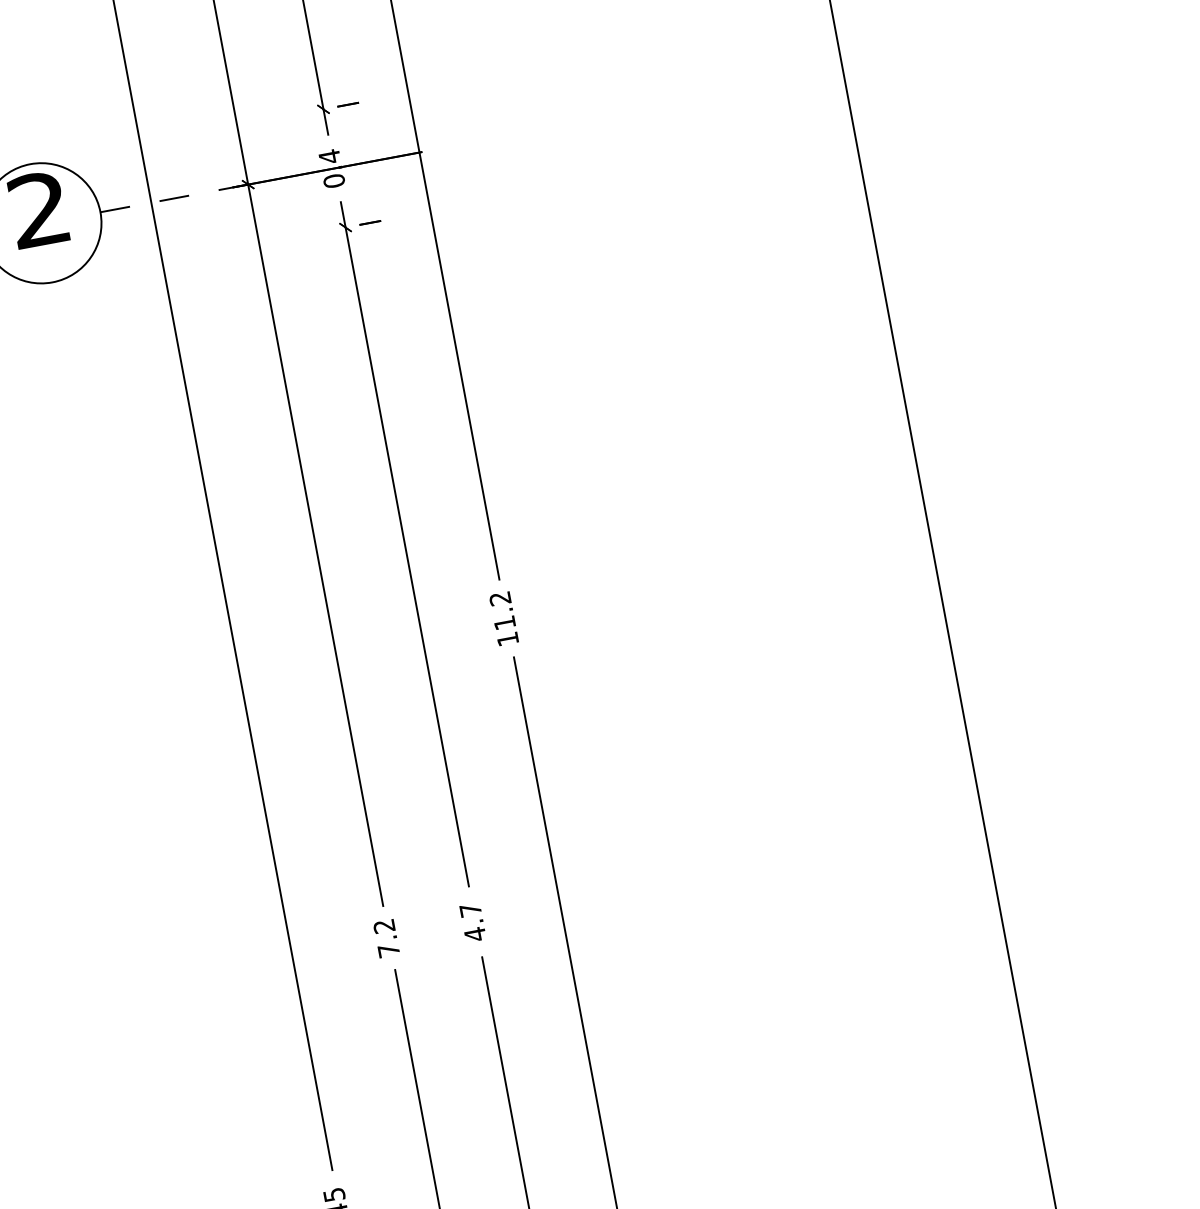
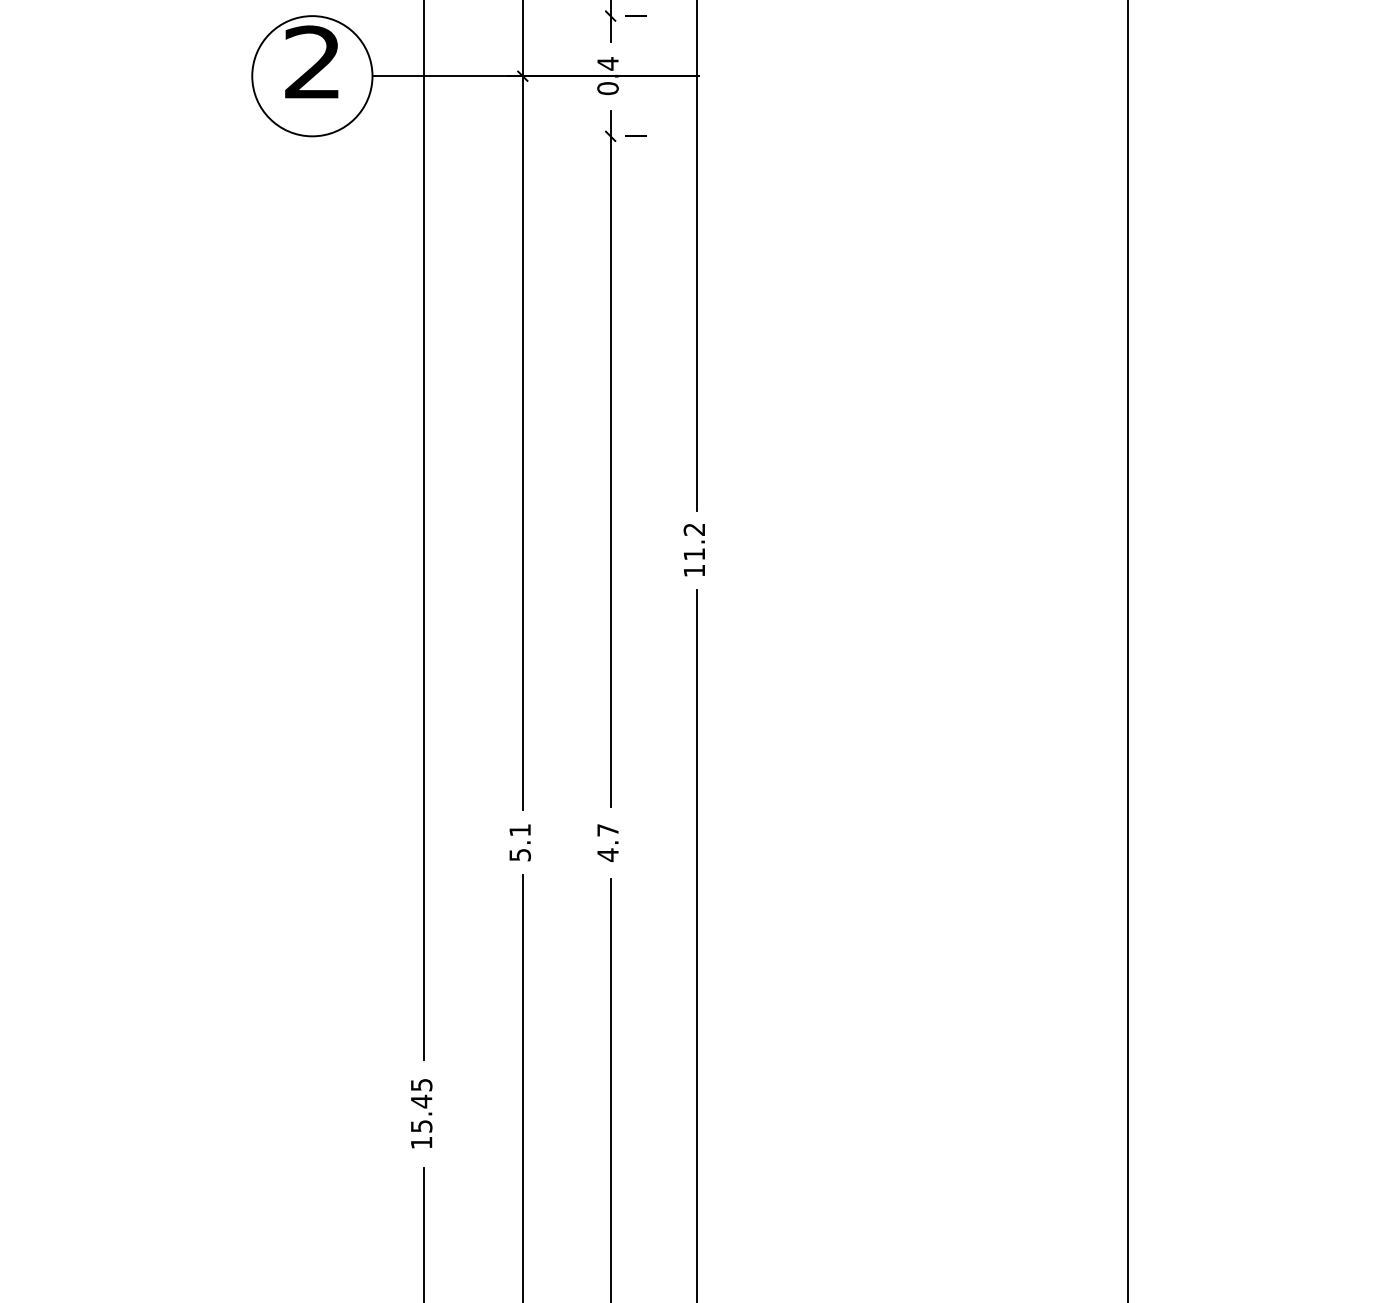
line: (175, 198) -> (448, 76), dashed -> solid
text: (385, 938) -> (519, 842), 7.2 -> 5.1

